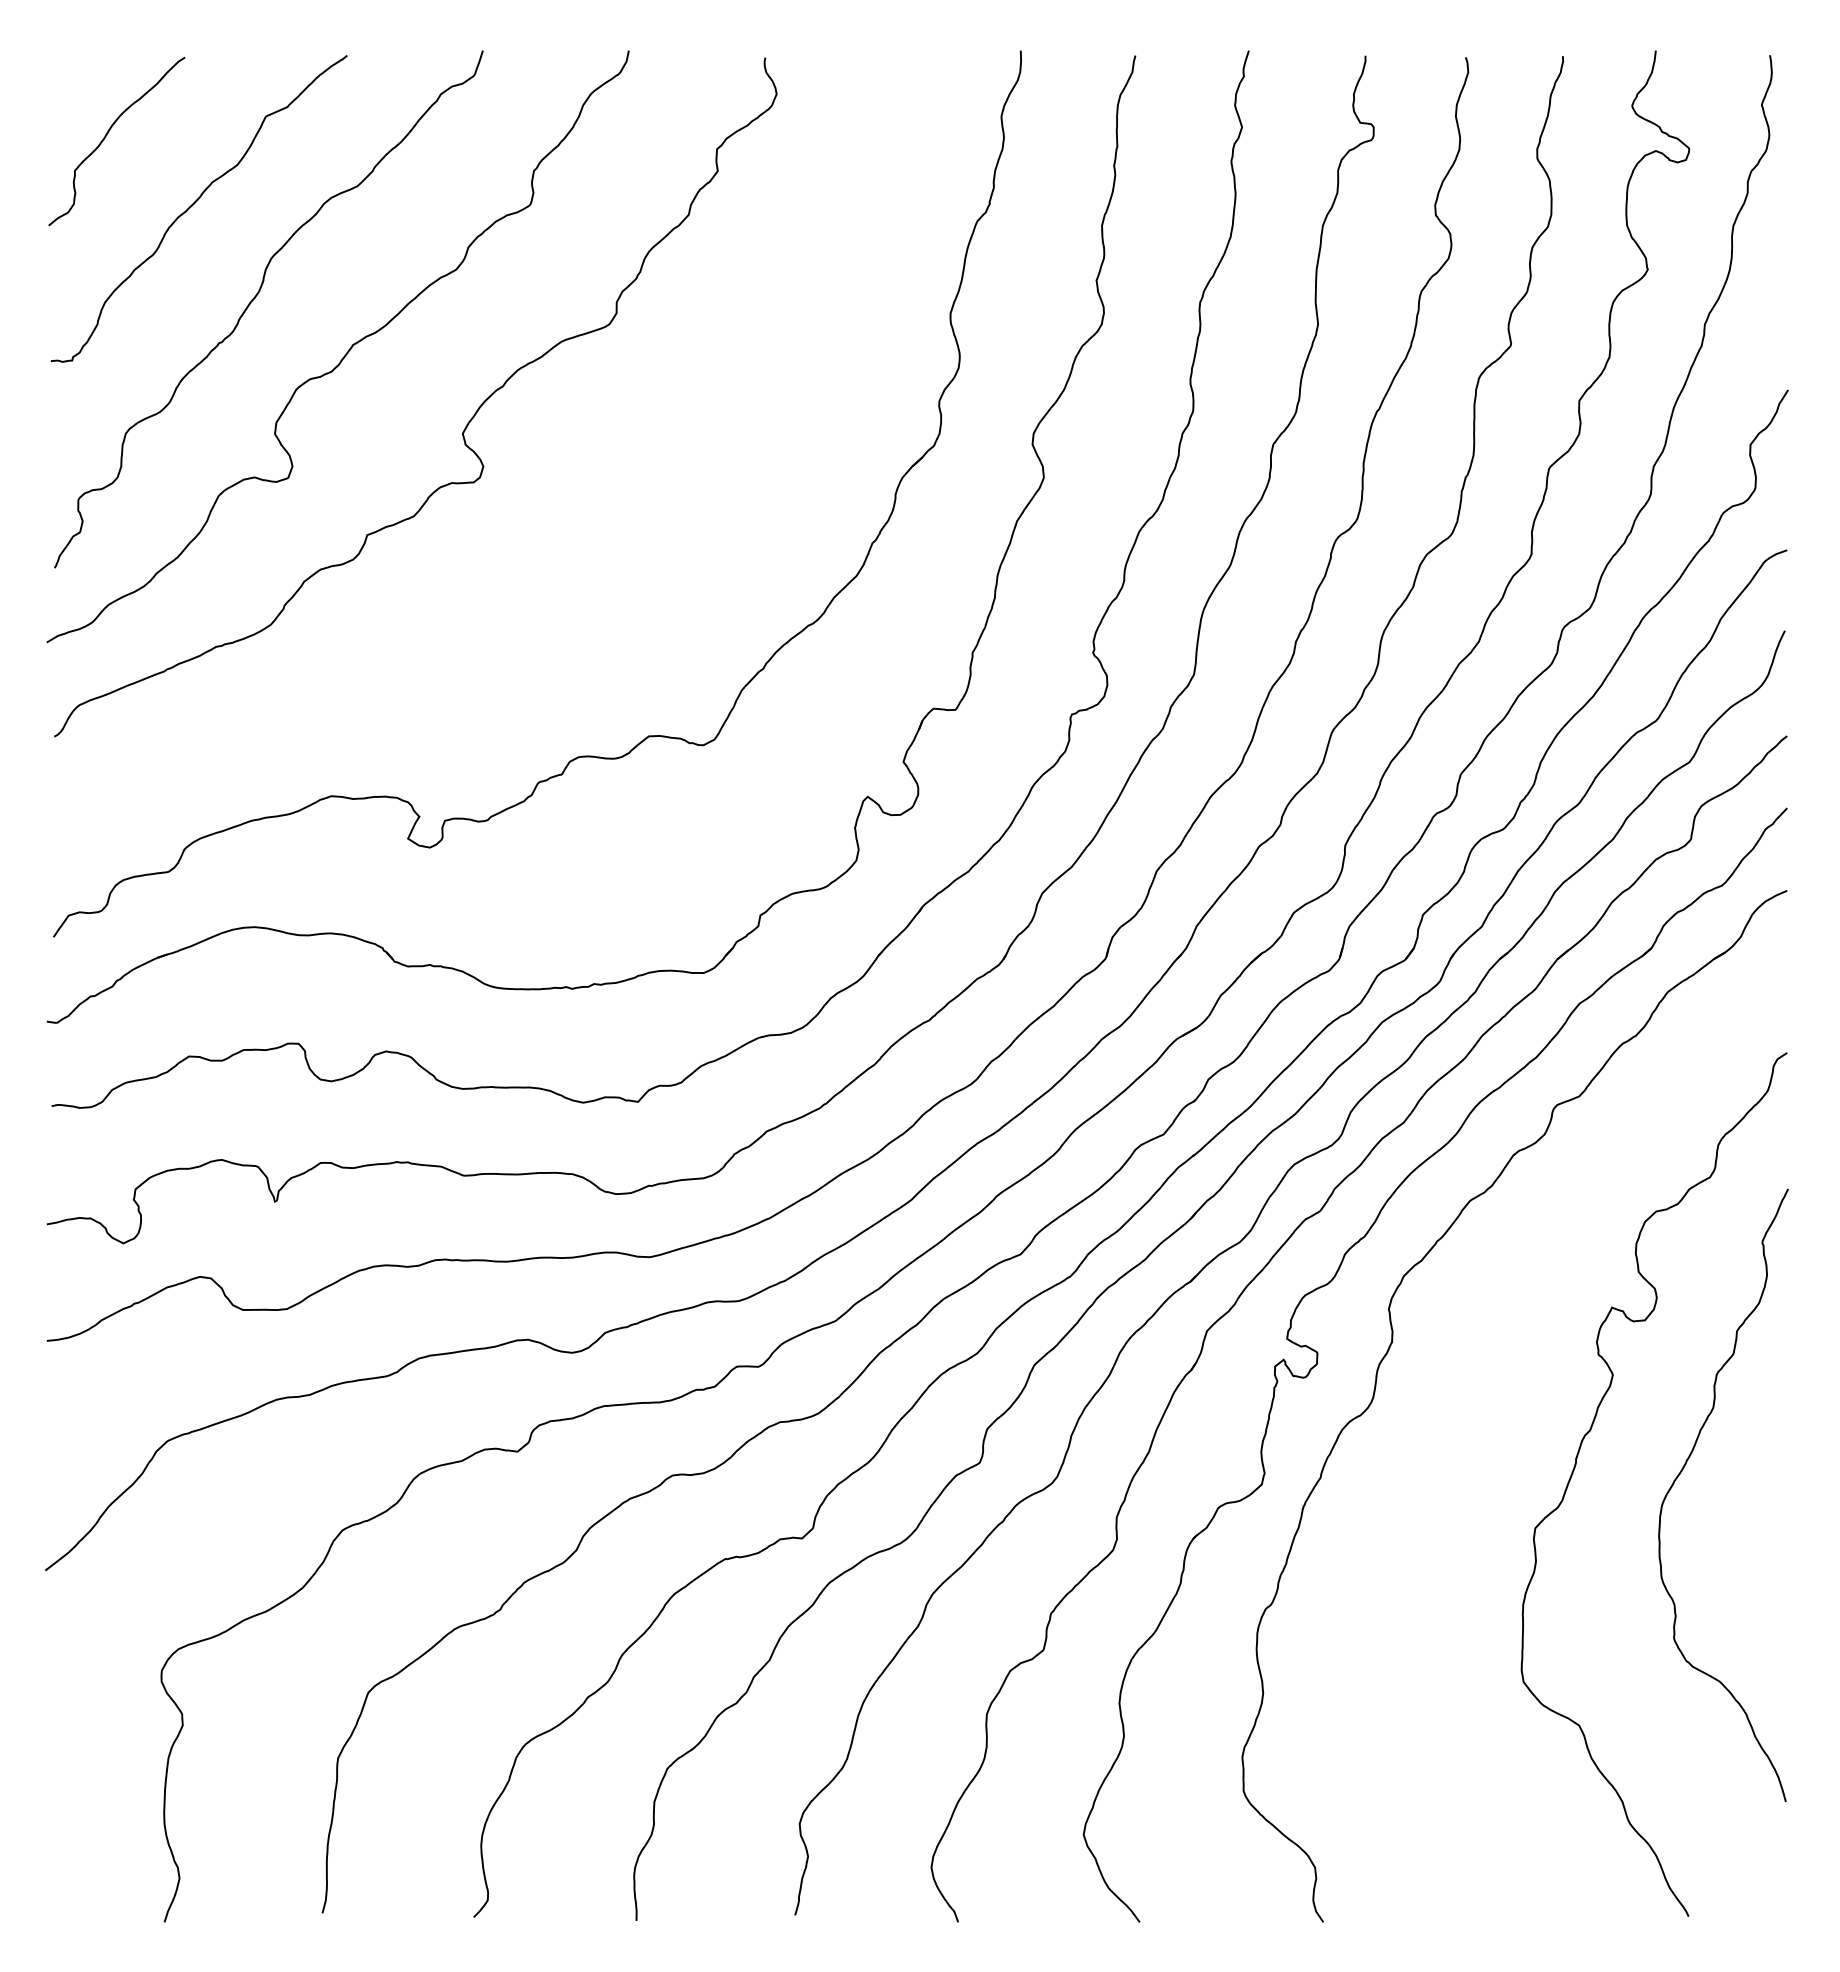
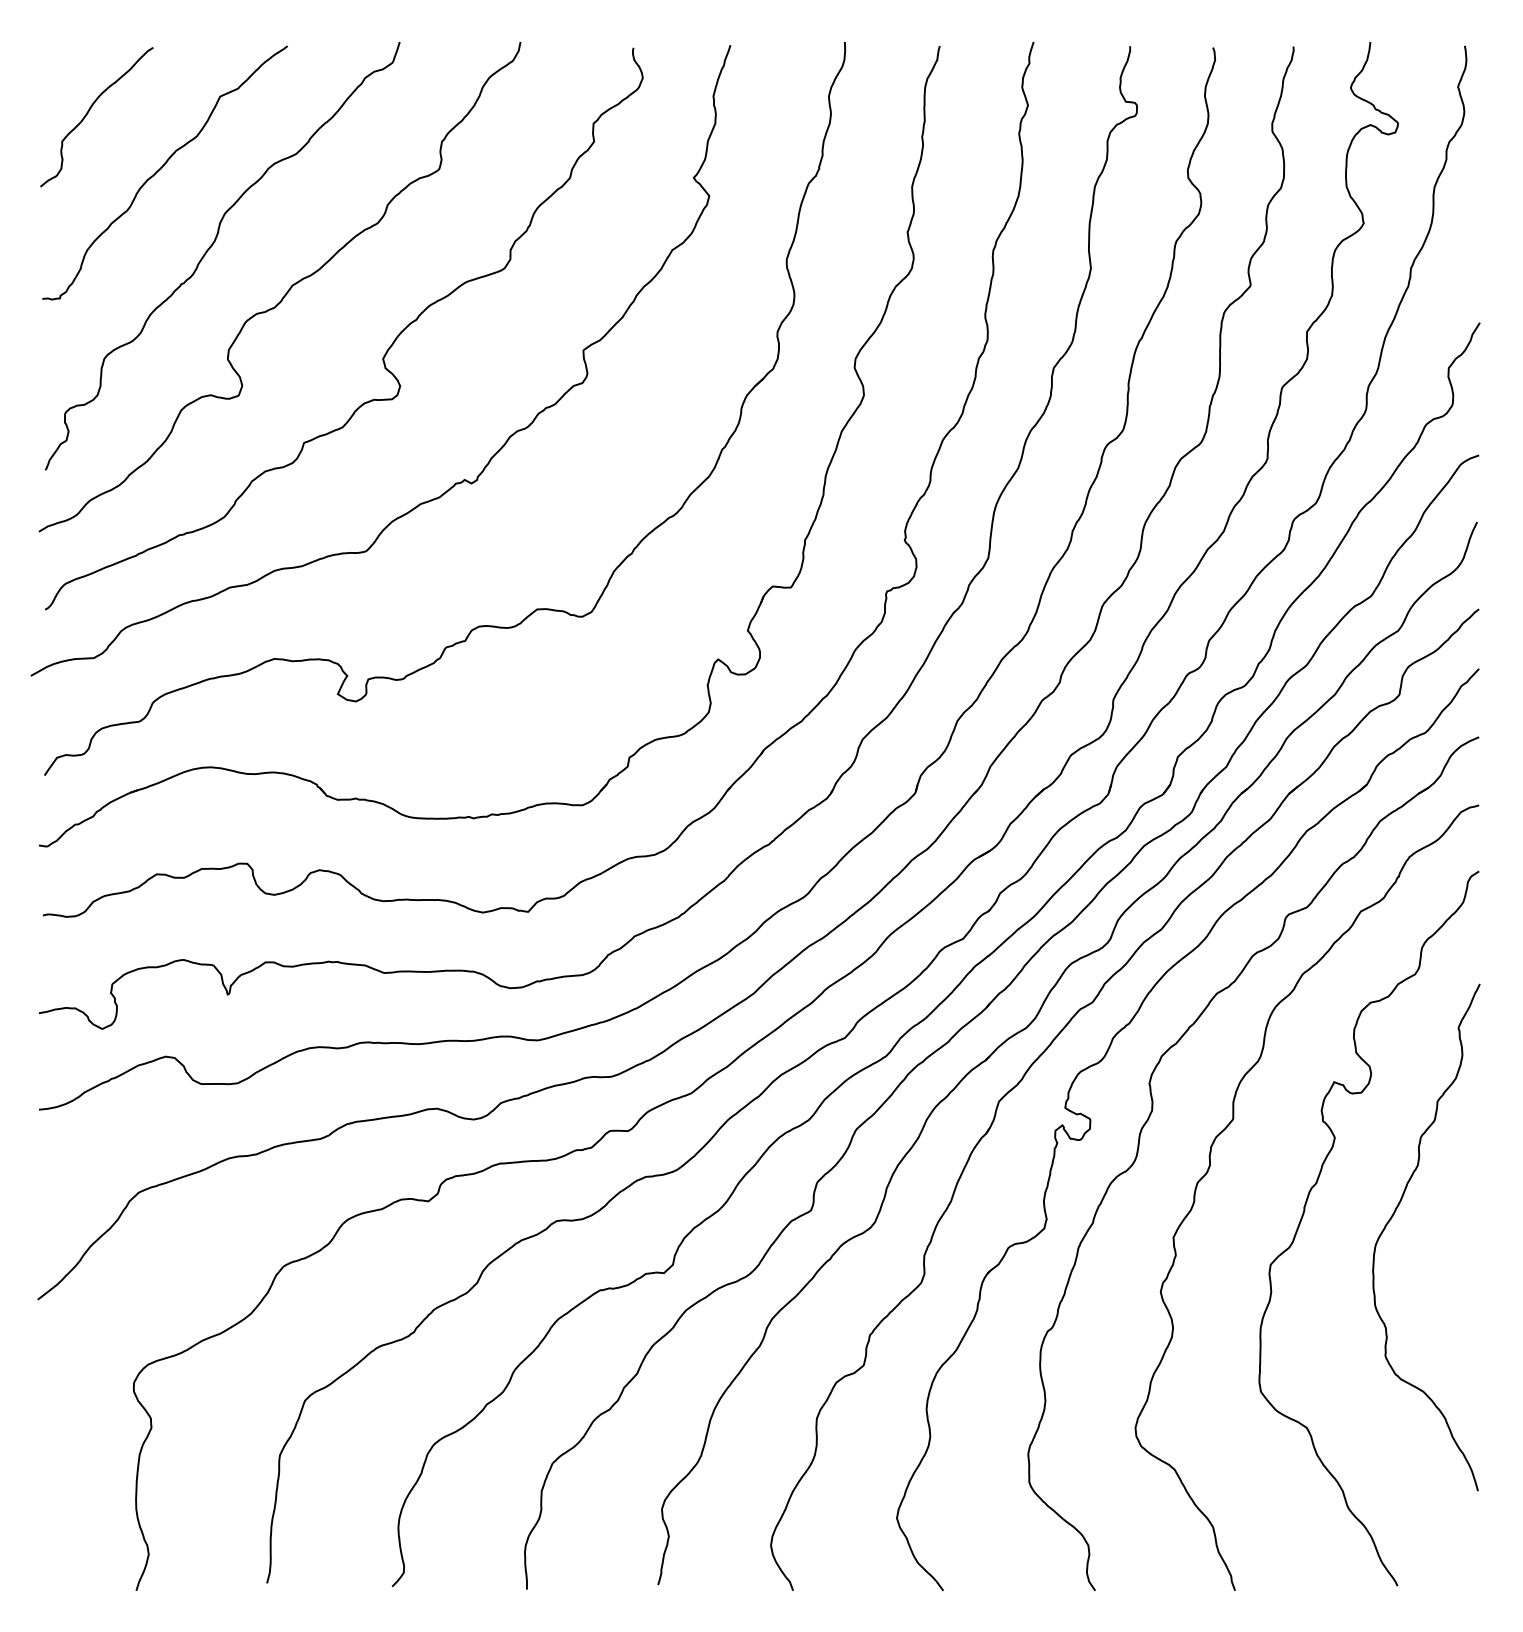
curve: (550, 583) -> (455, 482), added
curve: (1462, 1409) -> (1210, 1166), added

